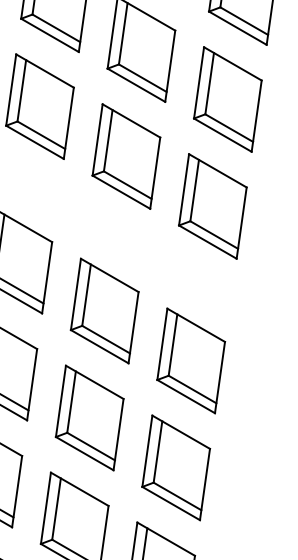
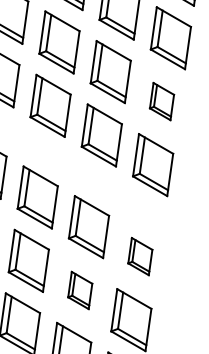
part: (226, 99) -> (161, 101), size x0.6
part: (191, 360) -> (140, 256), size x0.6
part: (90, 417) -> (80, 290), size x0.6

